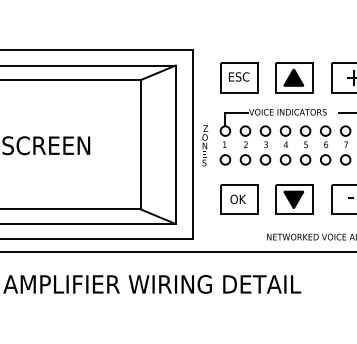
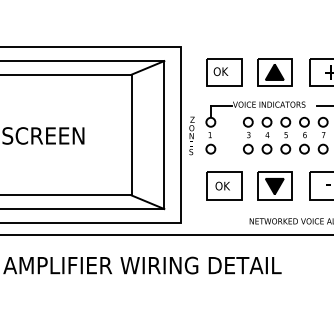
text: (238, 76) -> (223, 71), ESC -> OK
part: (245, 145) -> (229, 135), removed

